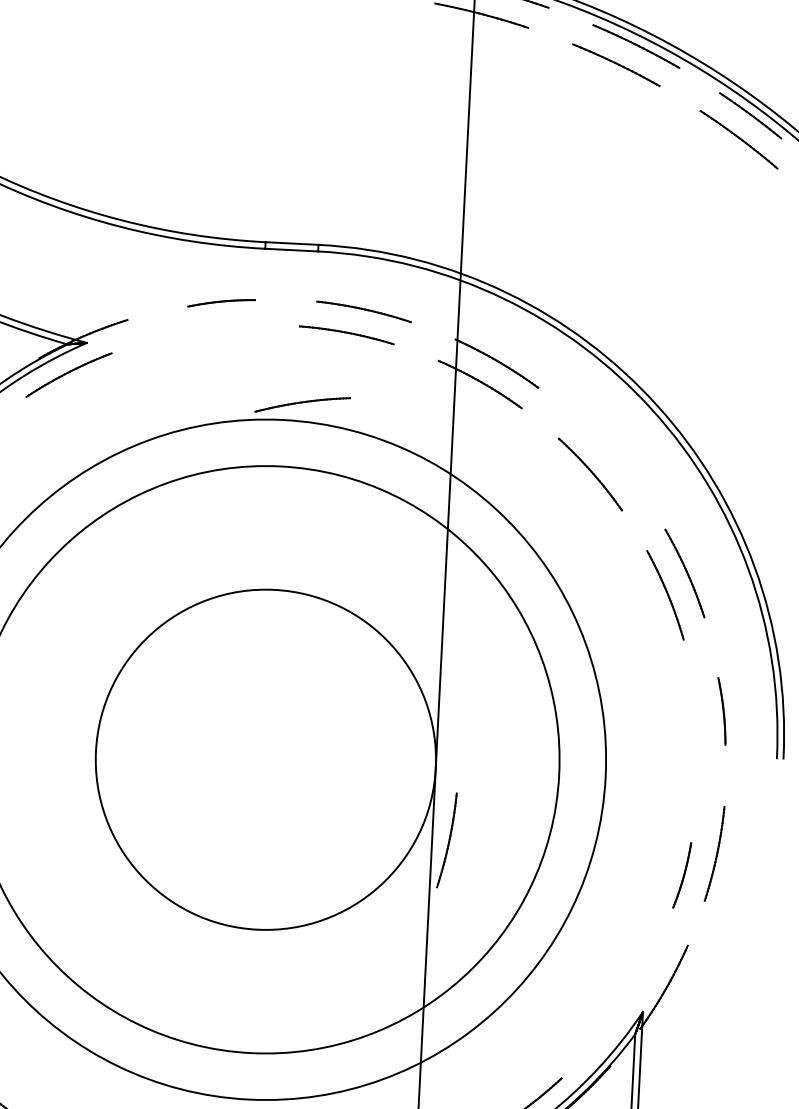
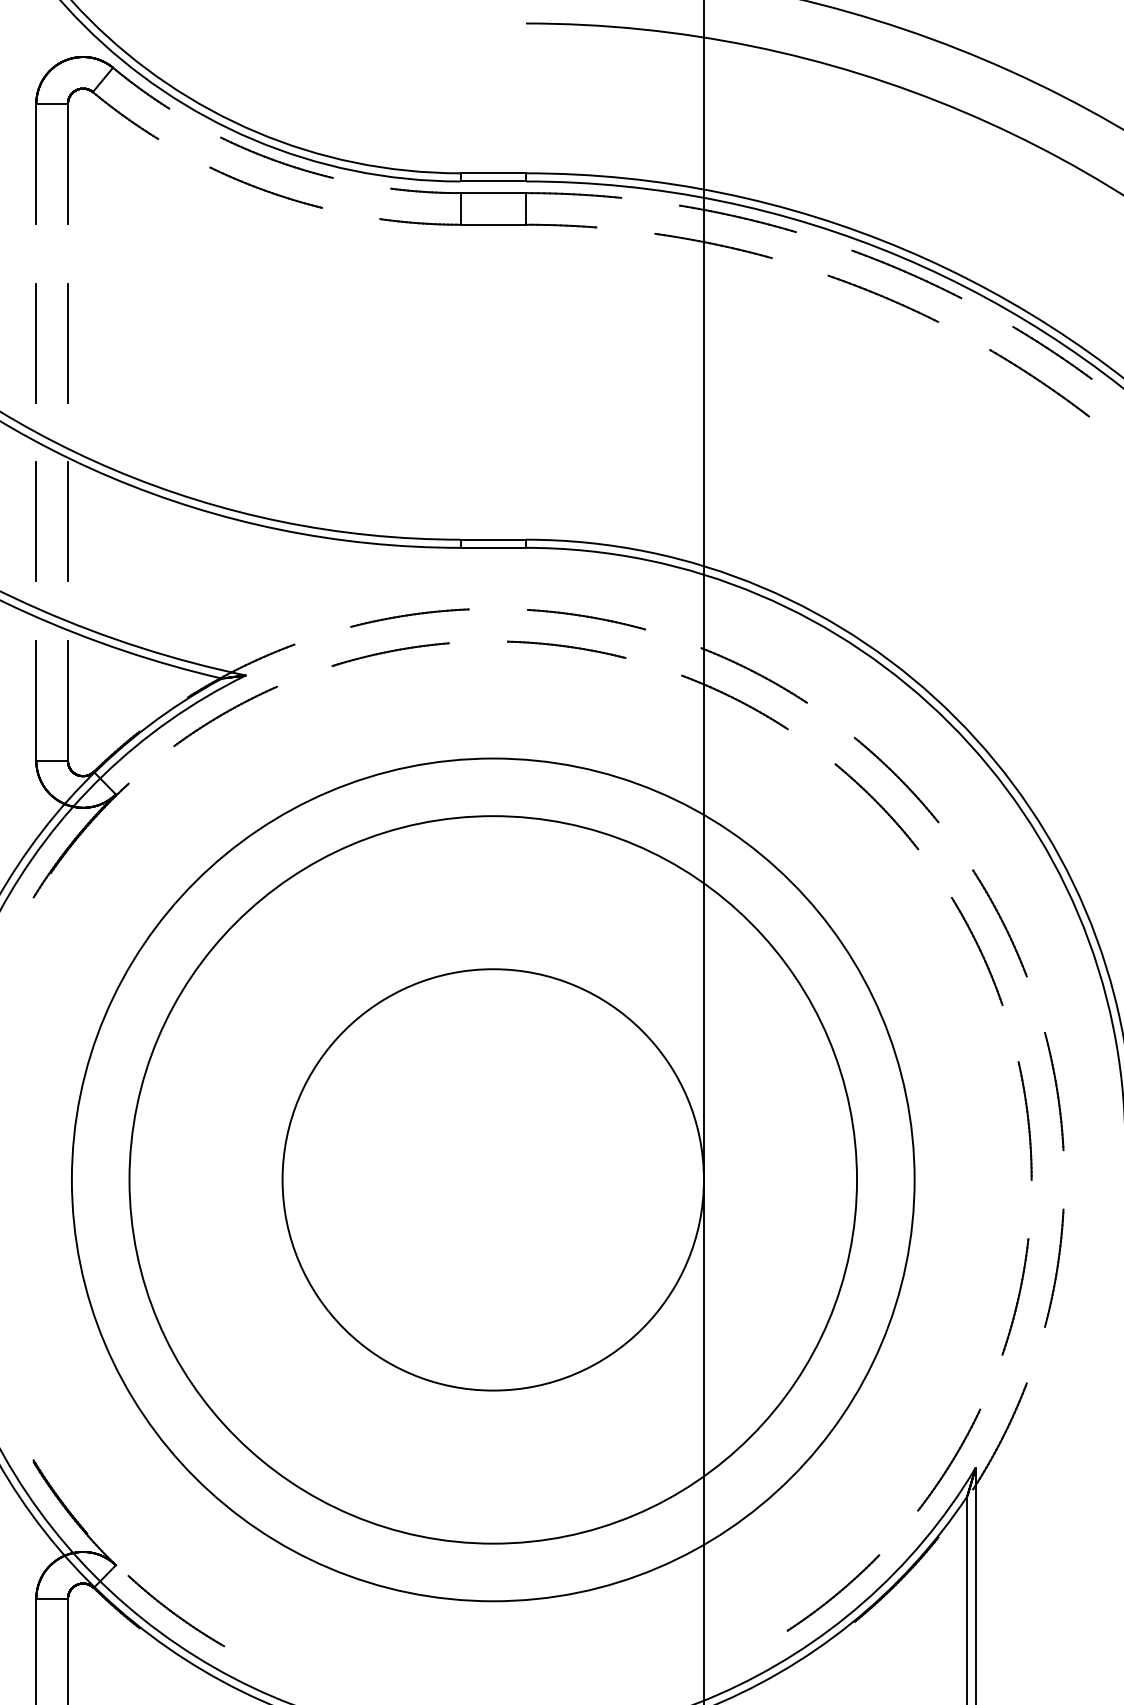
part: (221, 302) -> (409, 617), size x1.43
part: (302, 404) -> (390, 654), moved
part: (607, 453) -> (896, 779), added
part: (722, 711) -> (1054, 1091), size x1.43
part: (696, 733) -> (1024, 1120), added
part: (447, 839) -> (722, 1267), removed
part: (682, 875) -> (1015, 1296), size x1.43
part: (622, 1003) -> (949, 1459), added

